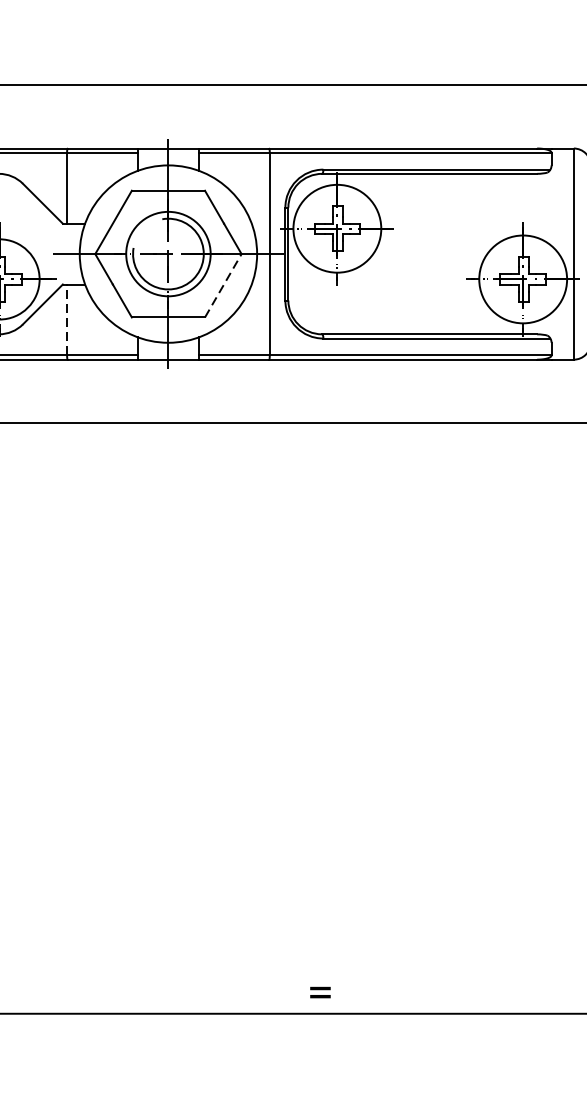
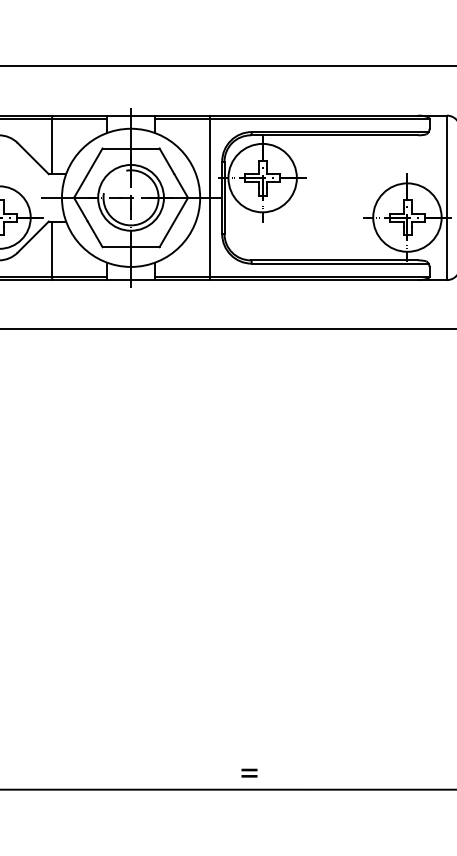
line: (224, 285) -> (174, 222), dashed -> solid
line: (67, 320) -> (52, 249), dashed -> solid

